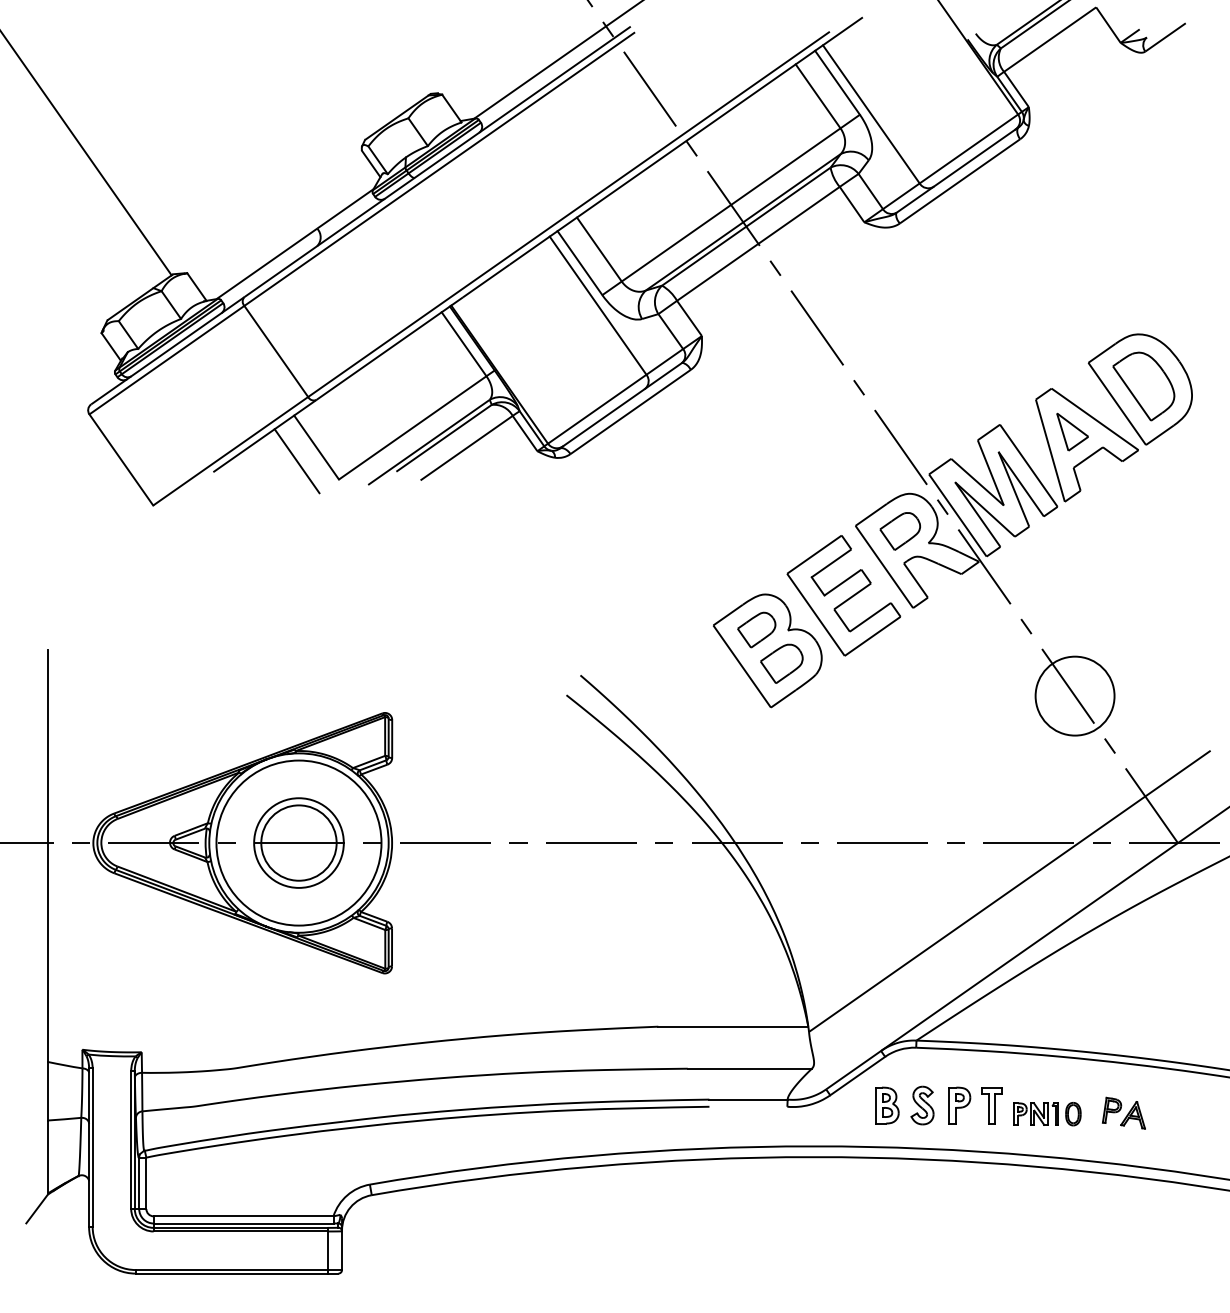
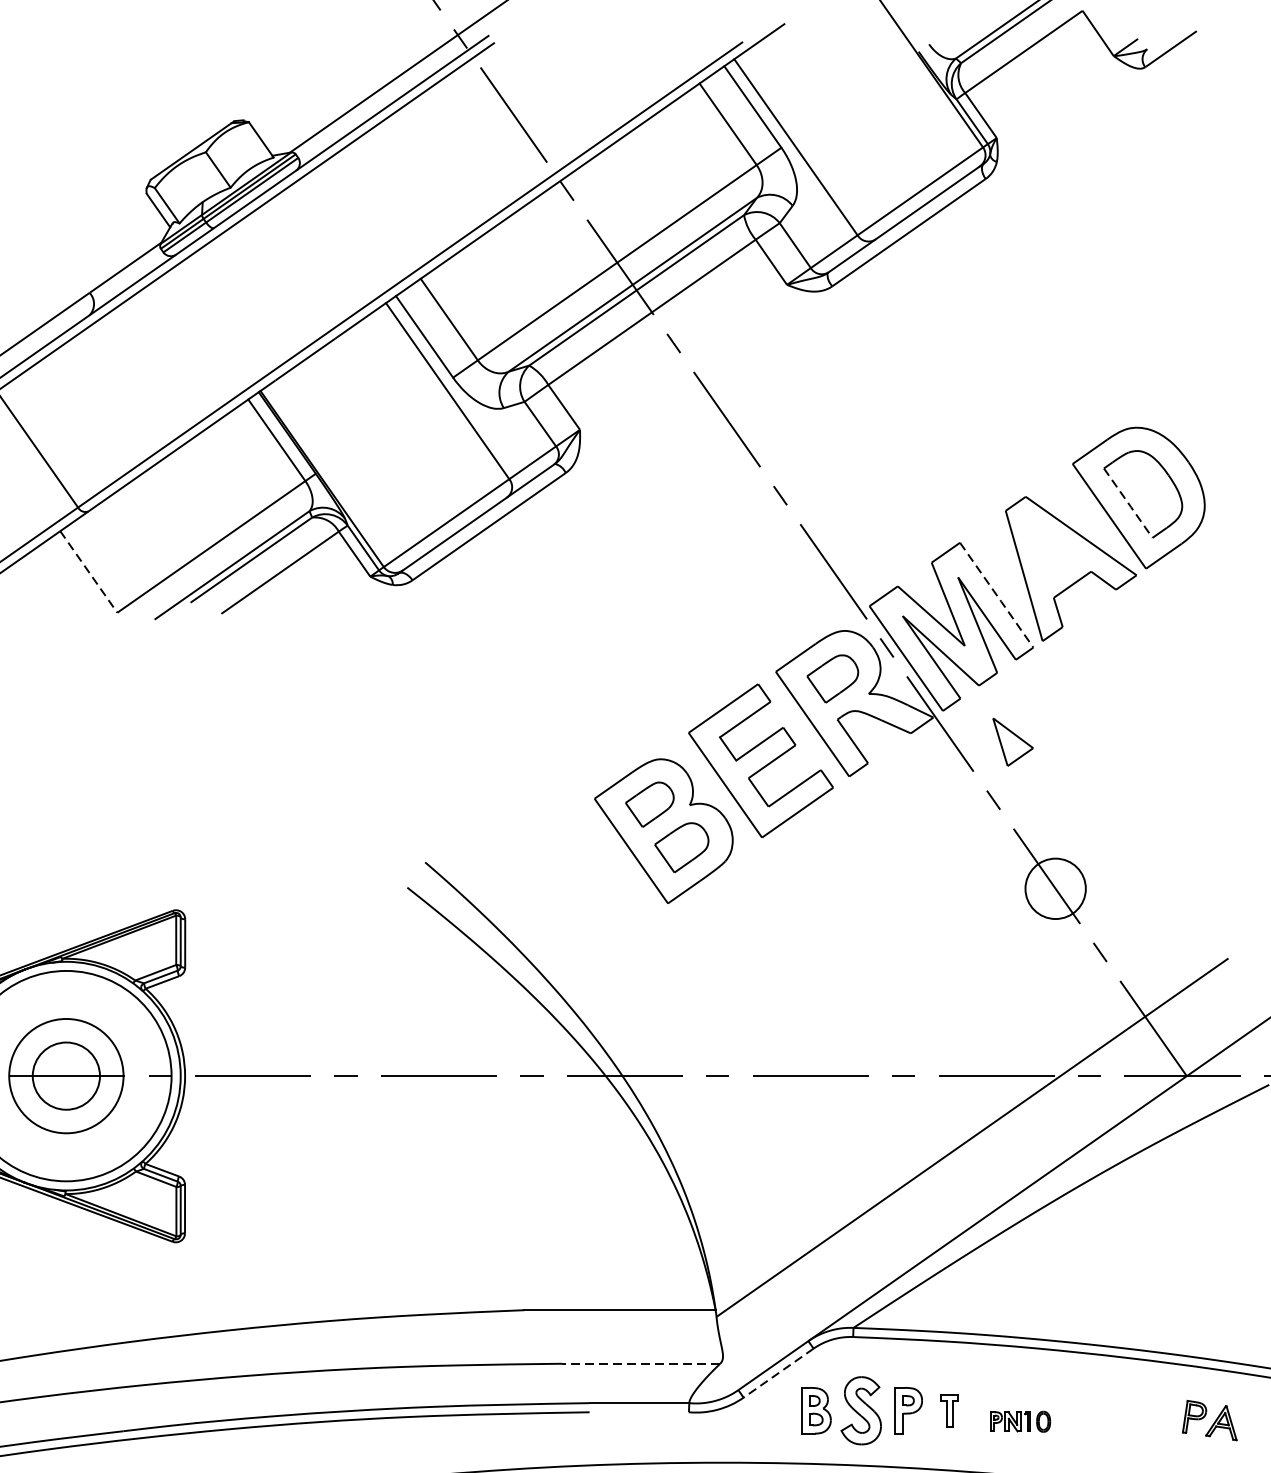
line: (1132, 394) -> (1128, 504), solid -> dashed
part: (1072, 431) -> (1012, 741), moved
line: (316, 447) -> (88, 571), solid -> dashed
line: (296, 461) -> (63, 589), removed
line: (1029, 466) -> (997, 596), solid -> dashed
circle: (1074, 695) -> (1054, 888), size x0.6
circle: (298, 842) -> (65, 1075), size x0.7
line: (749, 1068) -> (640, 1363), solid -> dashed
line: (857, 1076) -> (778, 1373), solid -> dashed
part: (922, 1105) -> (861, 1410), size x1.4
part: (991, 1105) -> (949, 1410), size x0.7
part: (1123, 1112) -> (1209, 1419), moved
part: (1047, 1114) -> (1020, 1422), size x0.7

